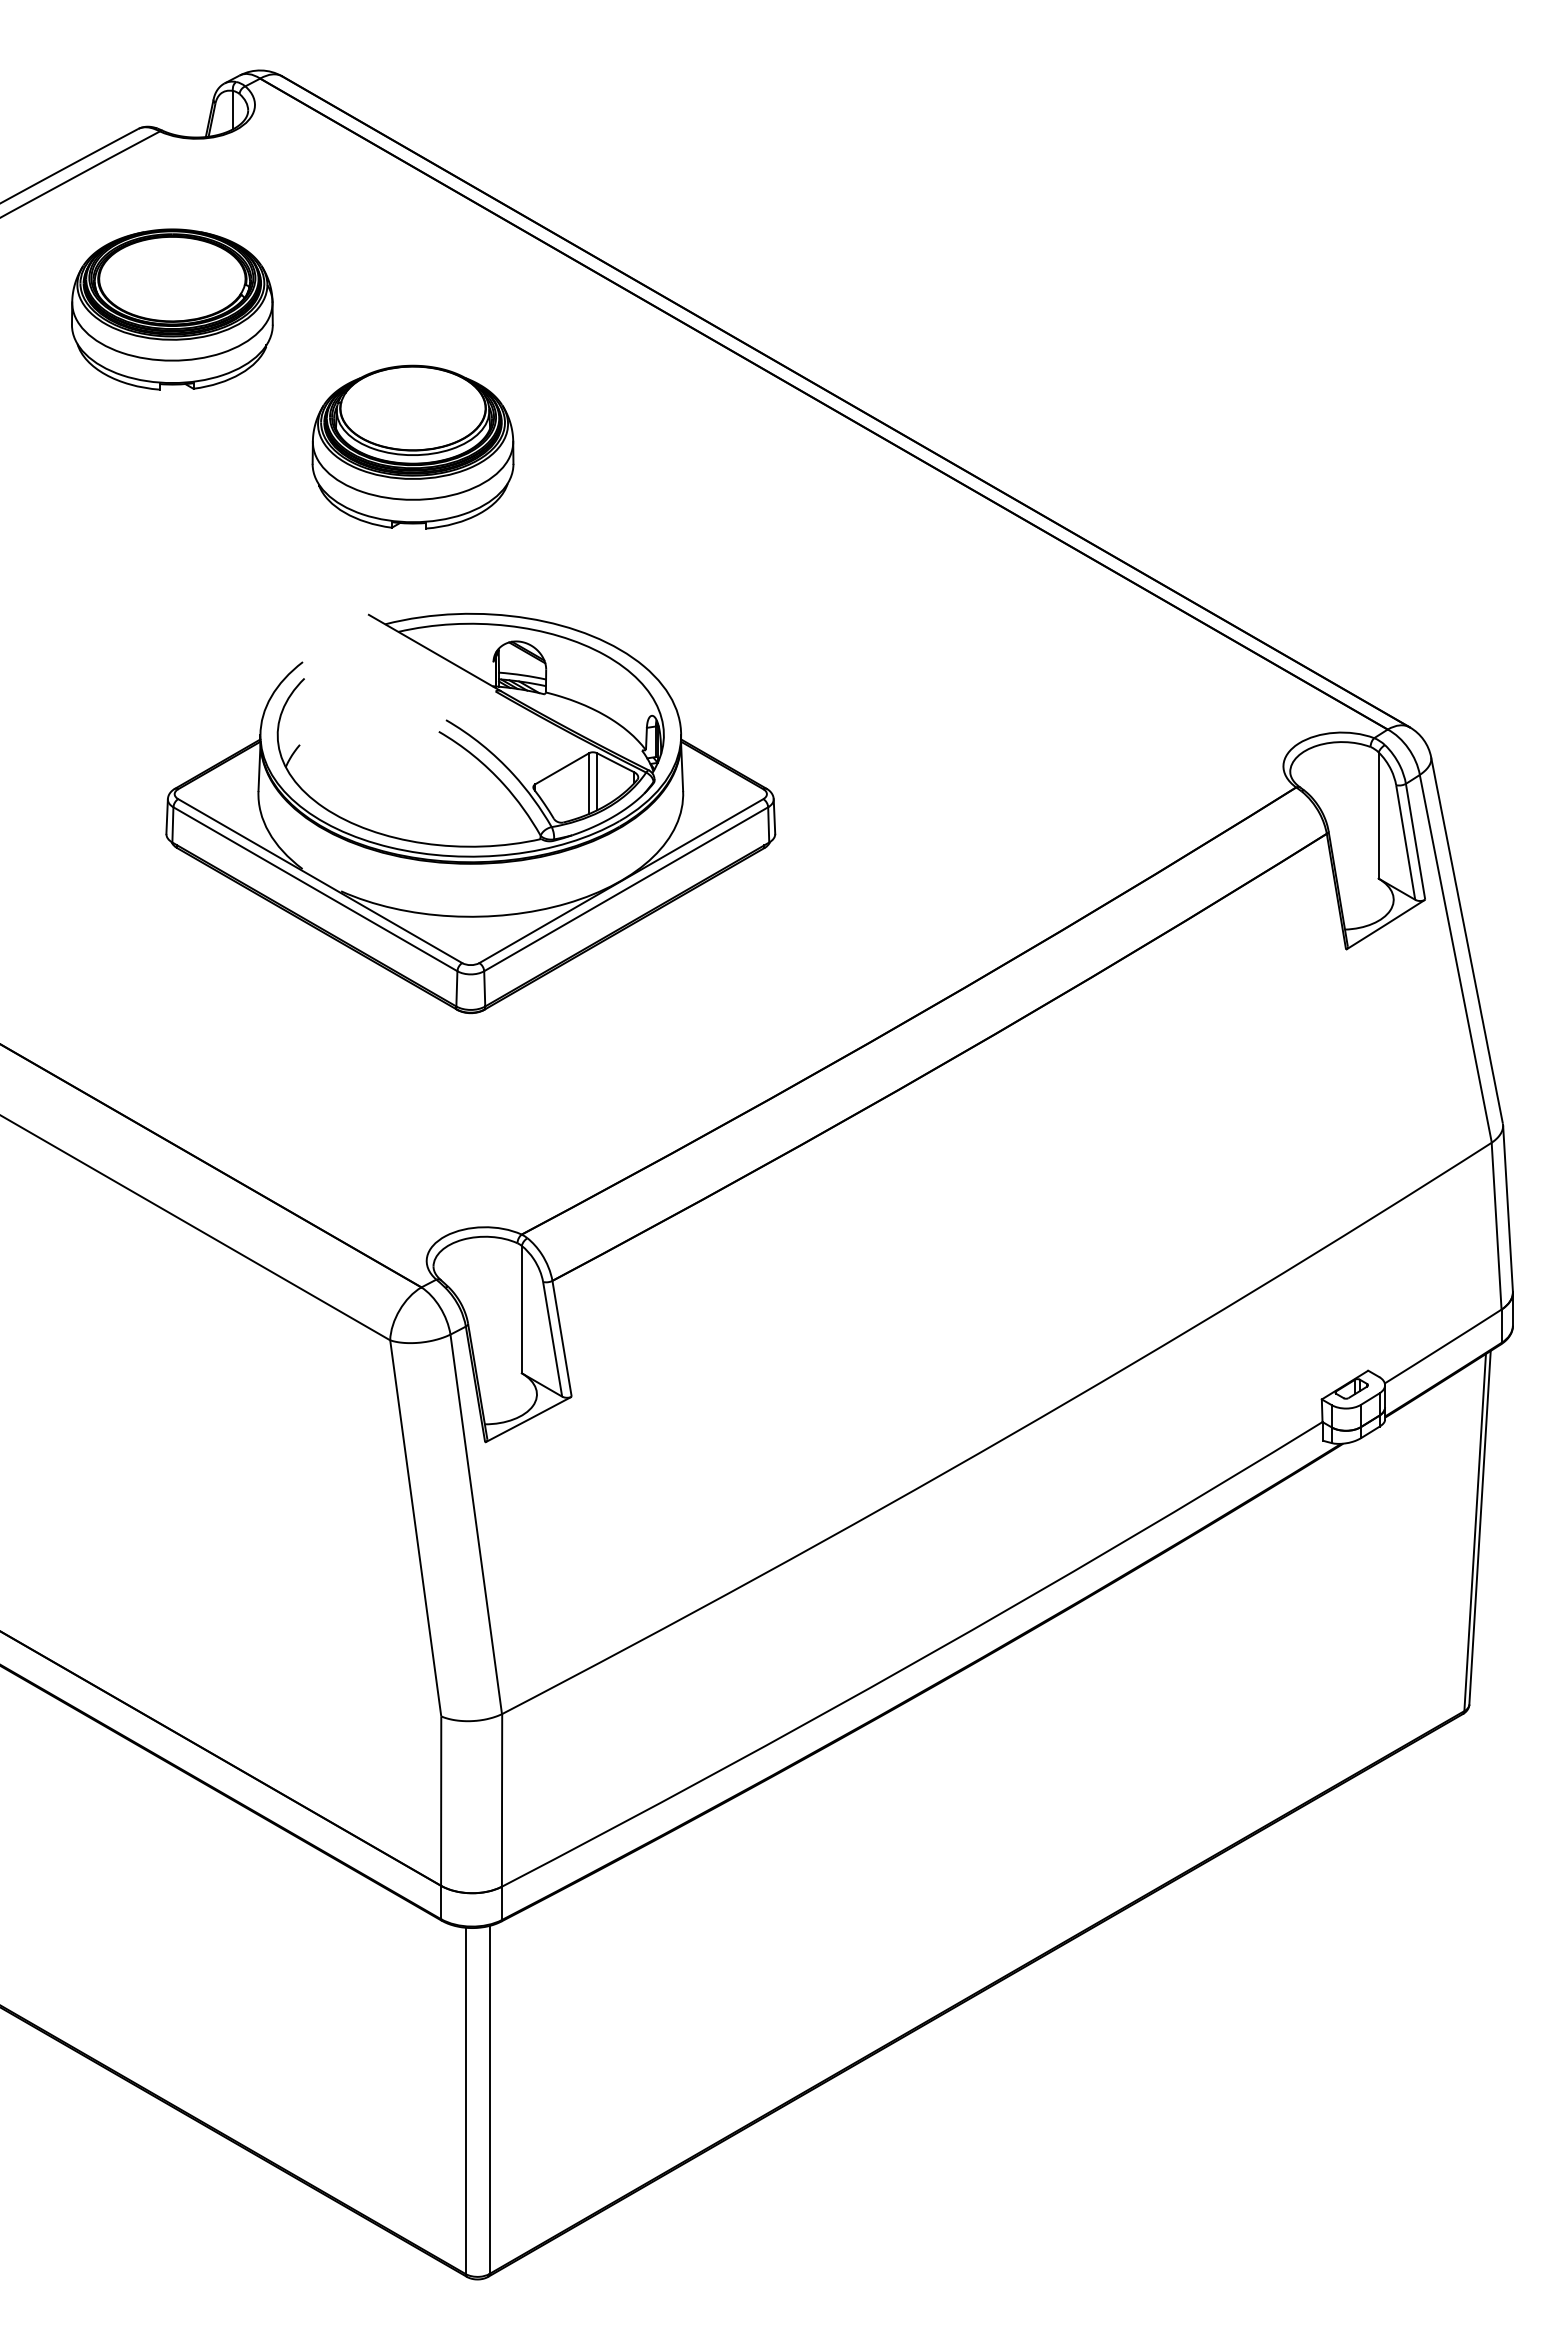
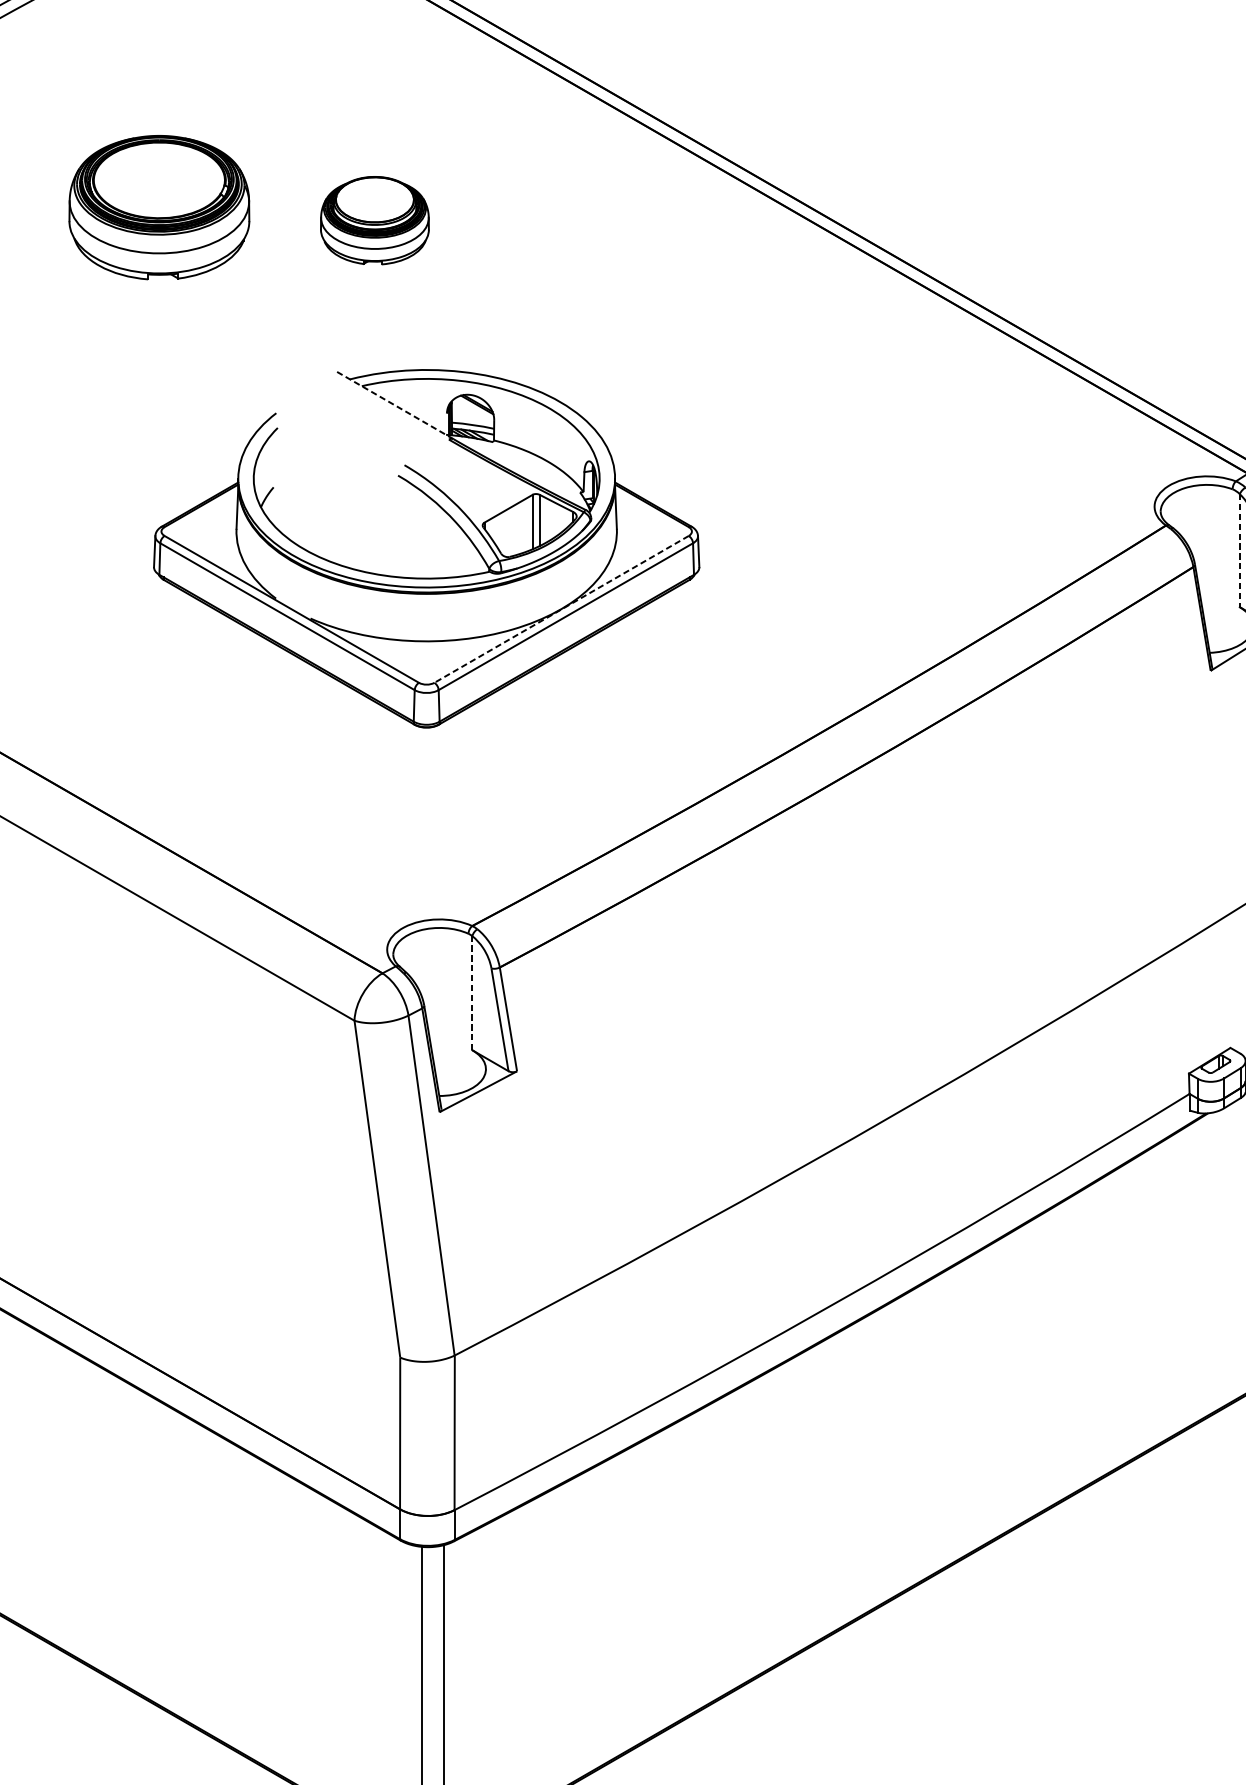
part: (172, 309) -> (159, 207), moved
part: (412, 446) -> (374, 220), size x0.6
line: (434, 652) -> (394, 404), solid -> dashed
line: (1378, 816) -> (1239, 551), solid -> dashed
line: (621, 881) -> (561, 609), solid -> dashed
line: (521, 1309) -> (472, 993), solid -> dashed

